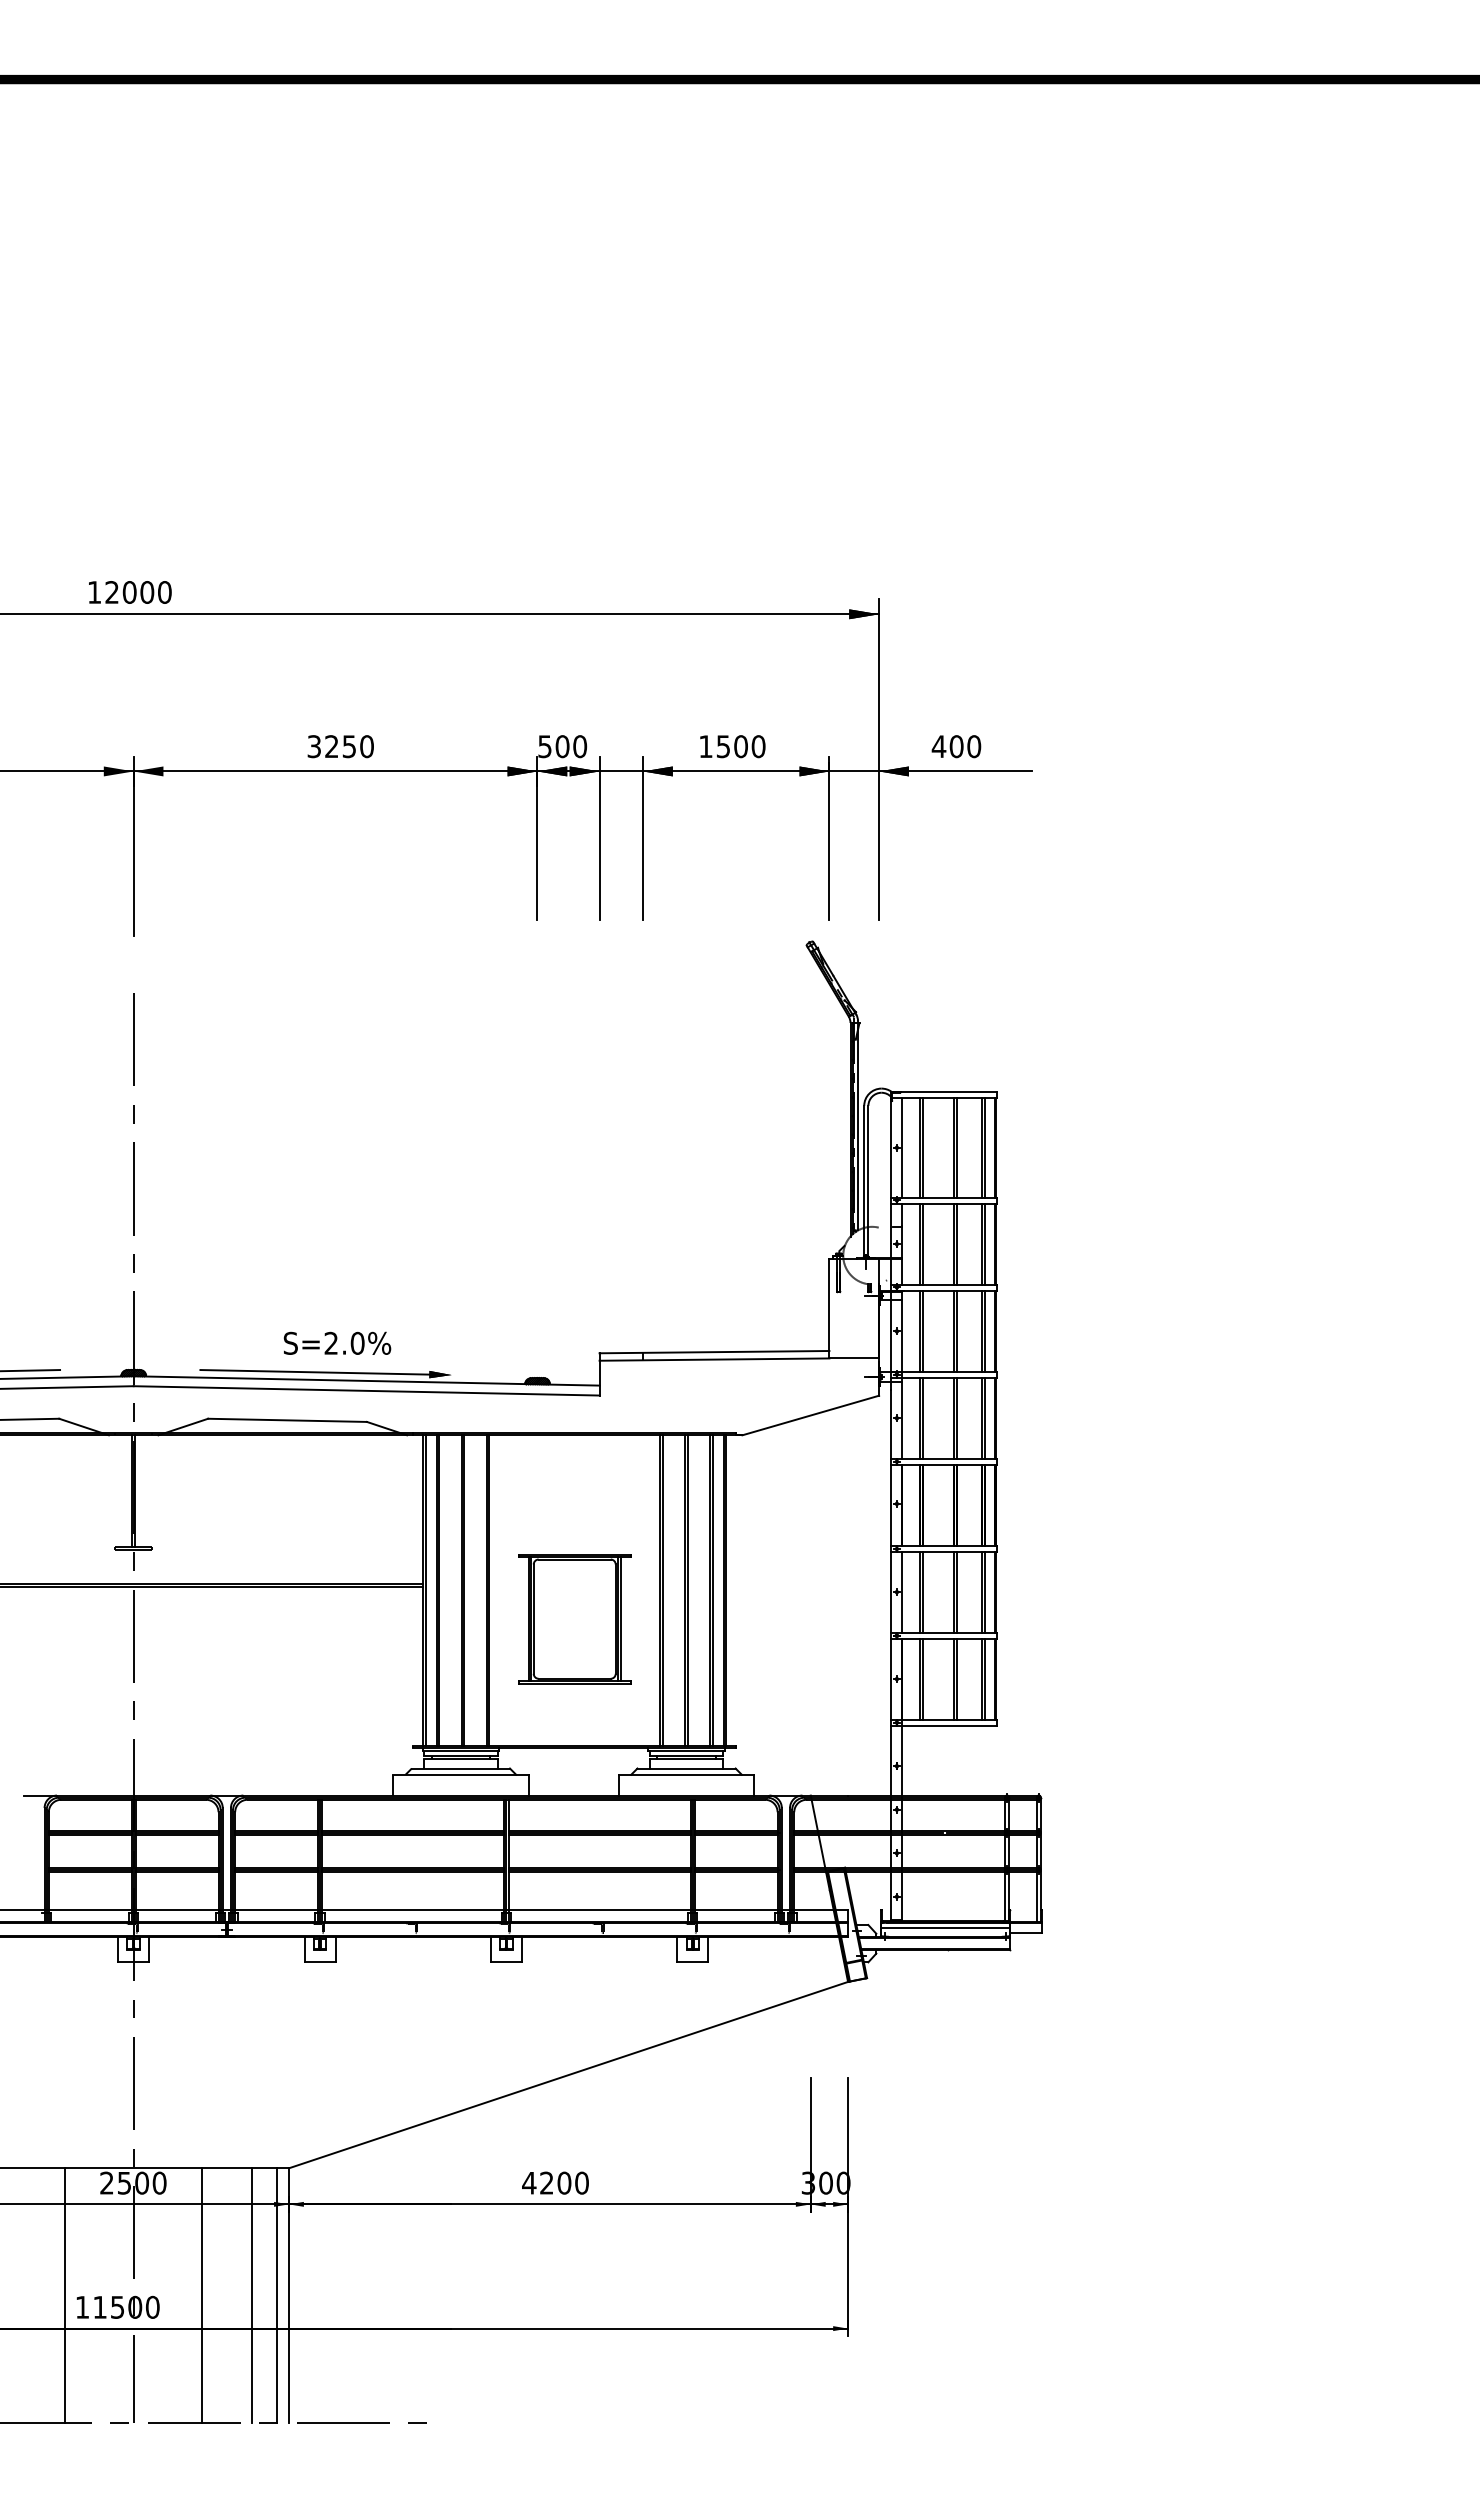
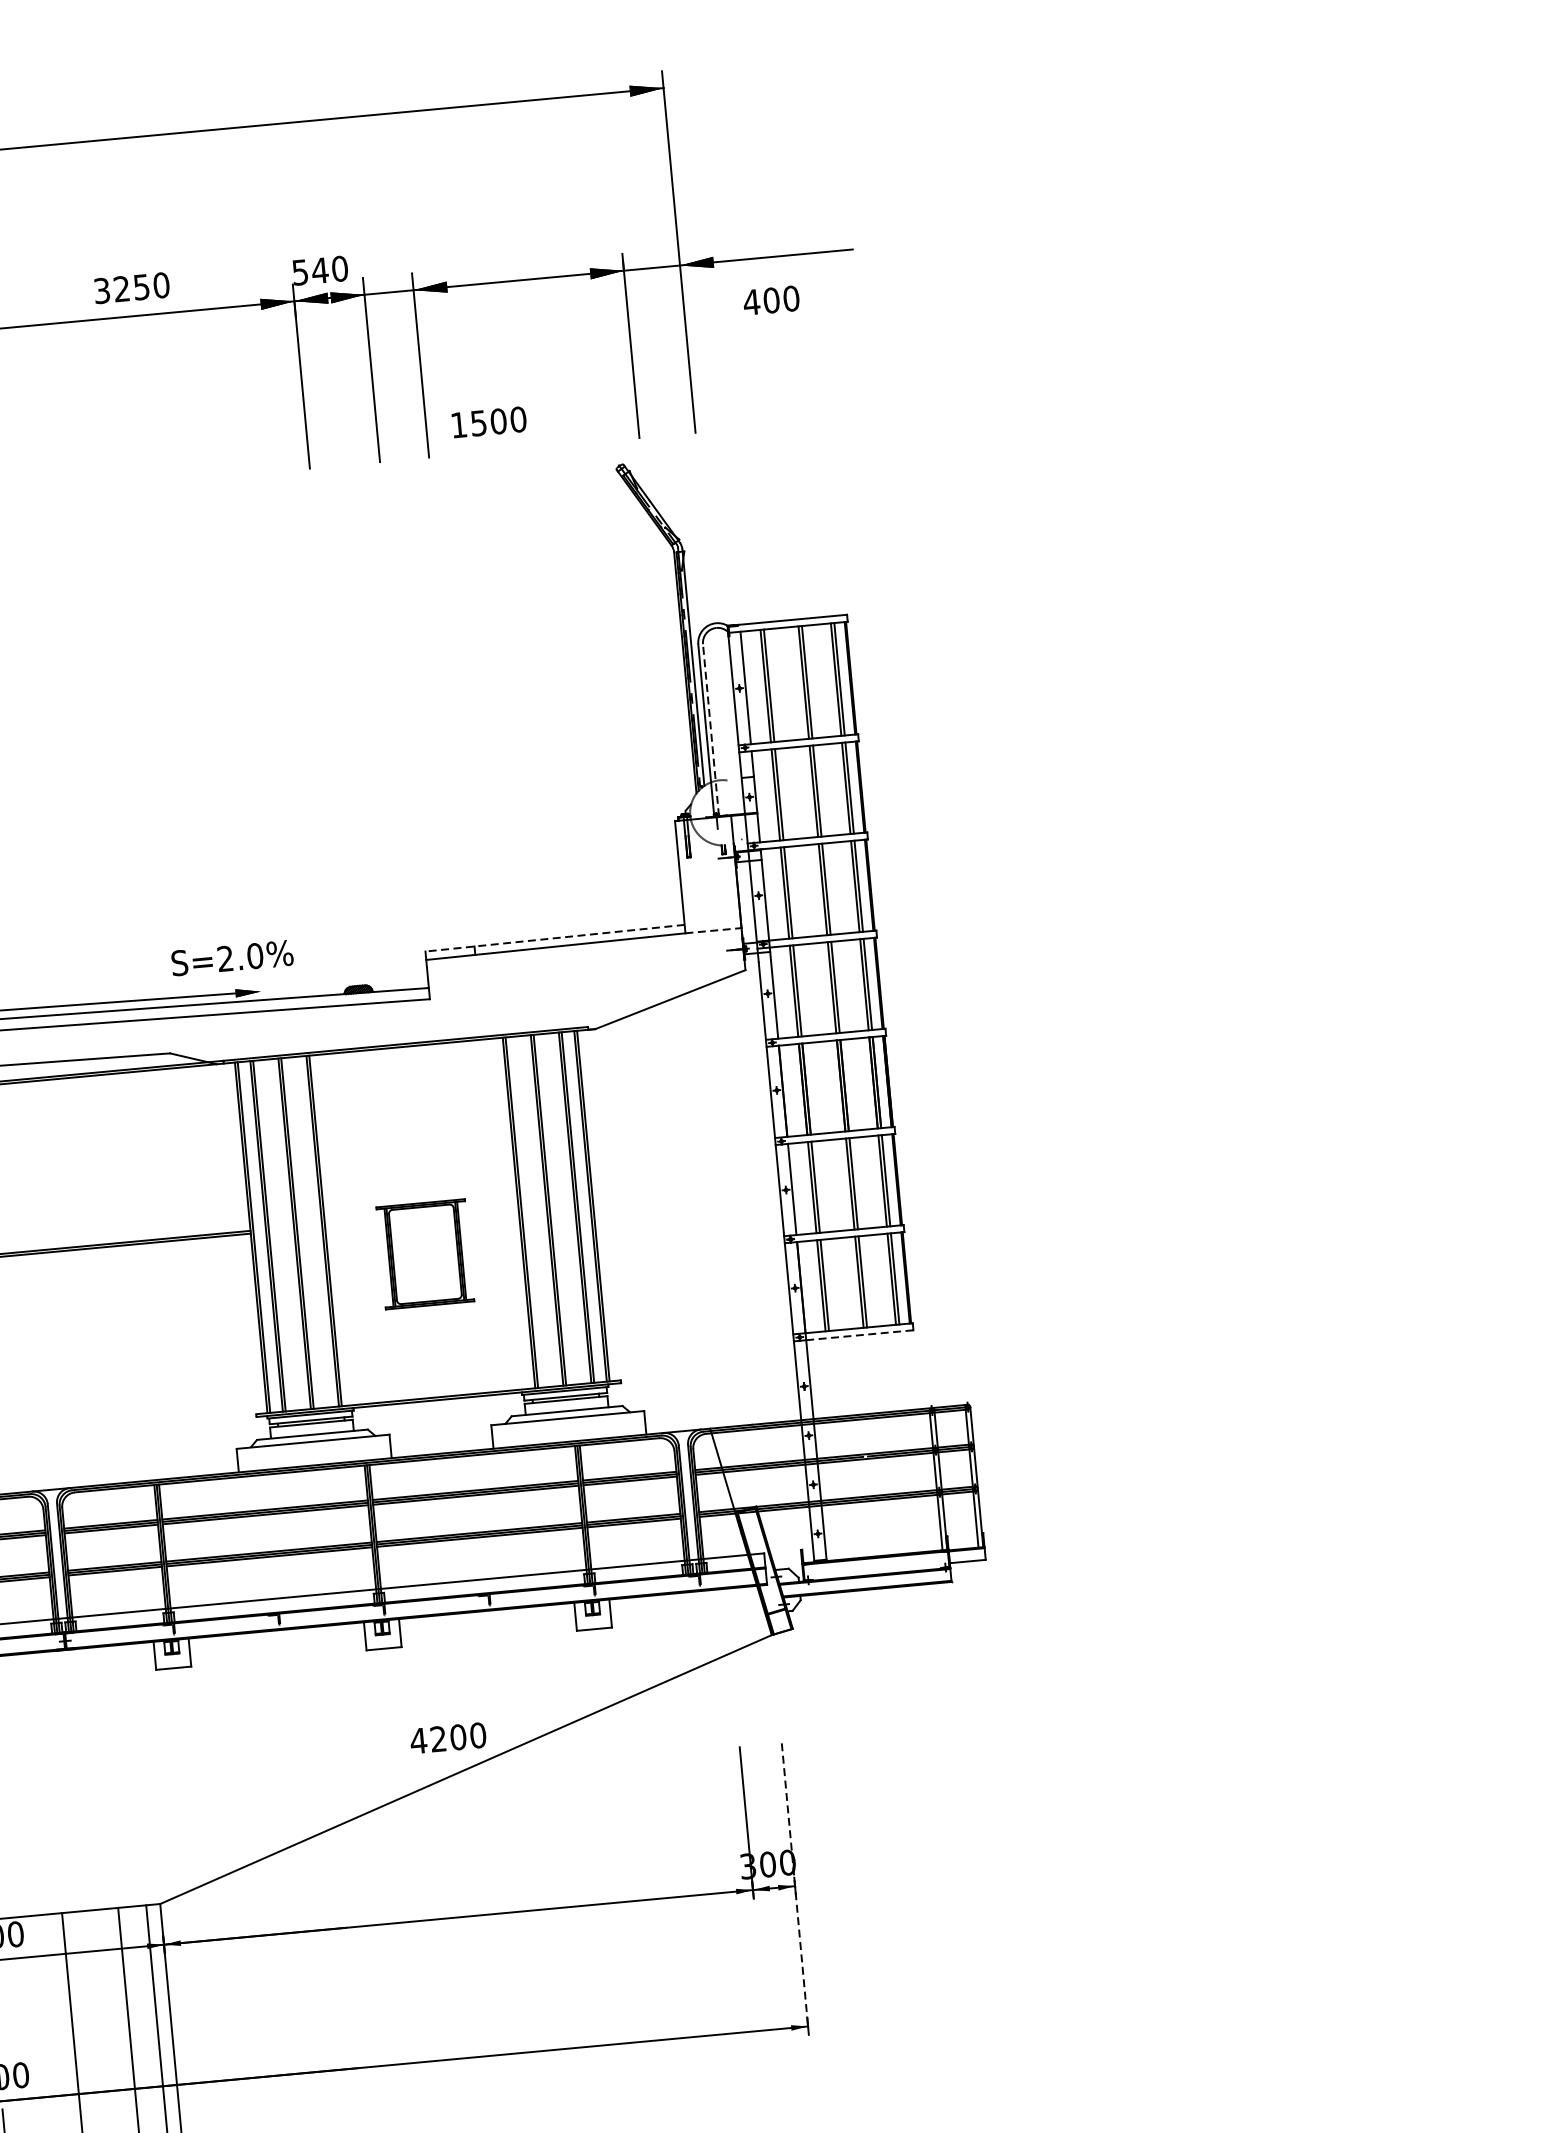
text: (340, 746) -> (131, 287), moved
text: (562, 746) -> (320, 270), 500 -> 540
text: (732, 746) -> (488, 422), moved
text: (956, 746) -> (771, 300), moved
line: (868, 1181) -> (711, 729), solid -> dashed
text: (337, 1342) -> (232, 957), moved
line: (714, 1352) -> (555, 938), solid -> dashed
line: (854, 1358) -> (713, 930), solid -> dashed
part: (574, 1619) -> (425, 1254), size x0.7
line: (949, 1725) -> (859, 1335), solid -> dashed
line: (945, 1928) -> (876, 1564), removed
text: (555, 2182) -> (448, 1737), moved
line: (848, 2203) -> (795, 1885), solid -> dashed

